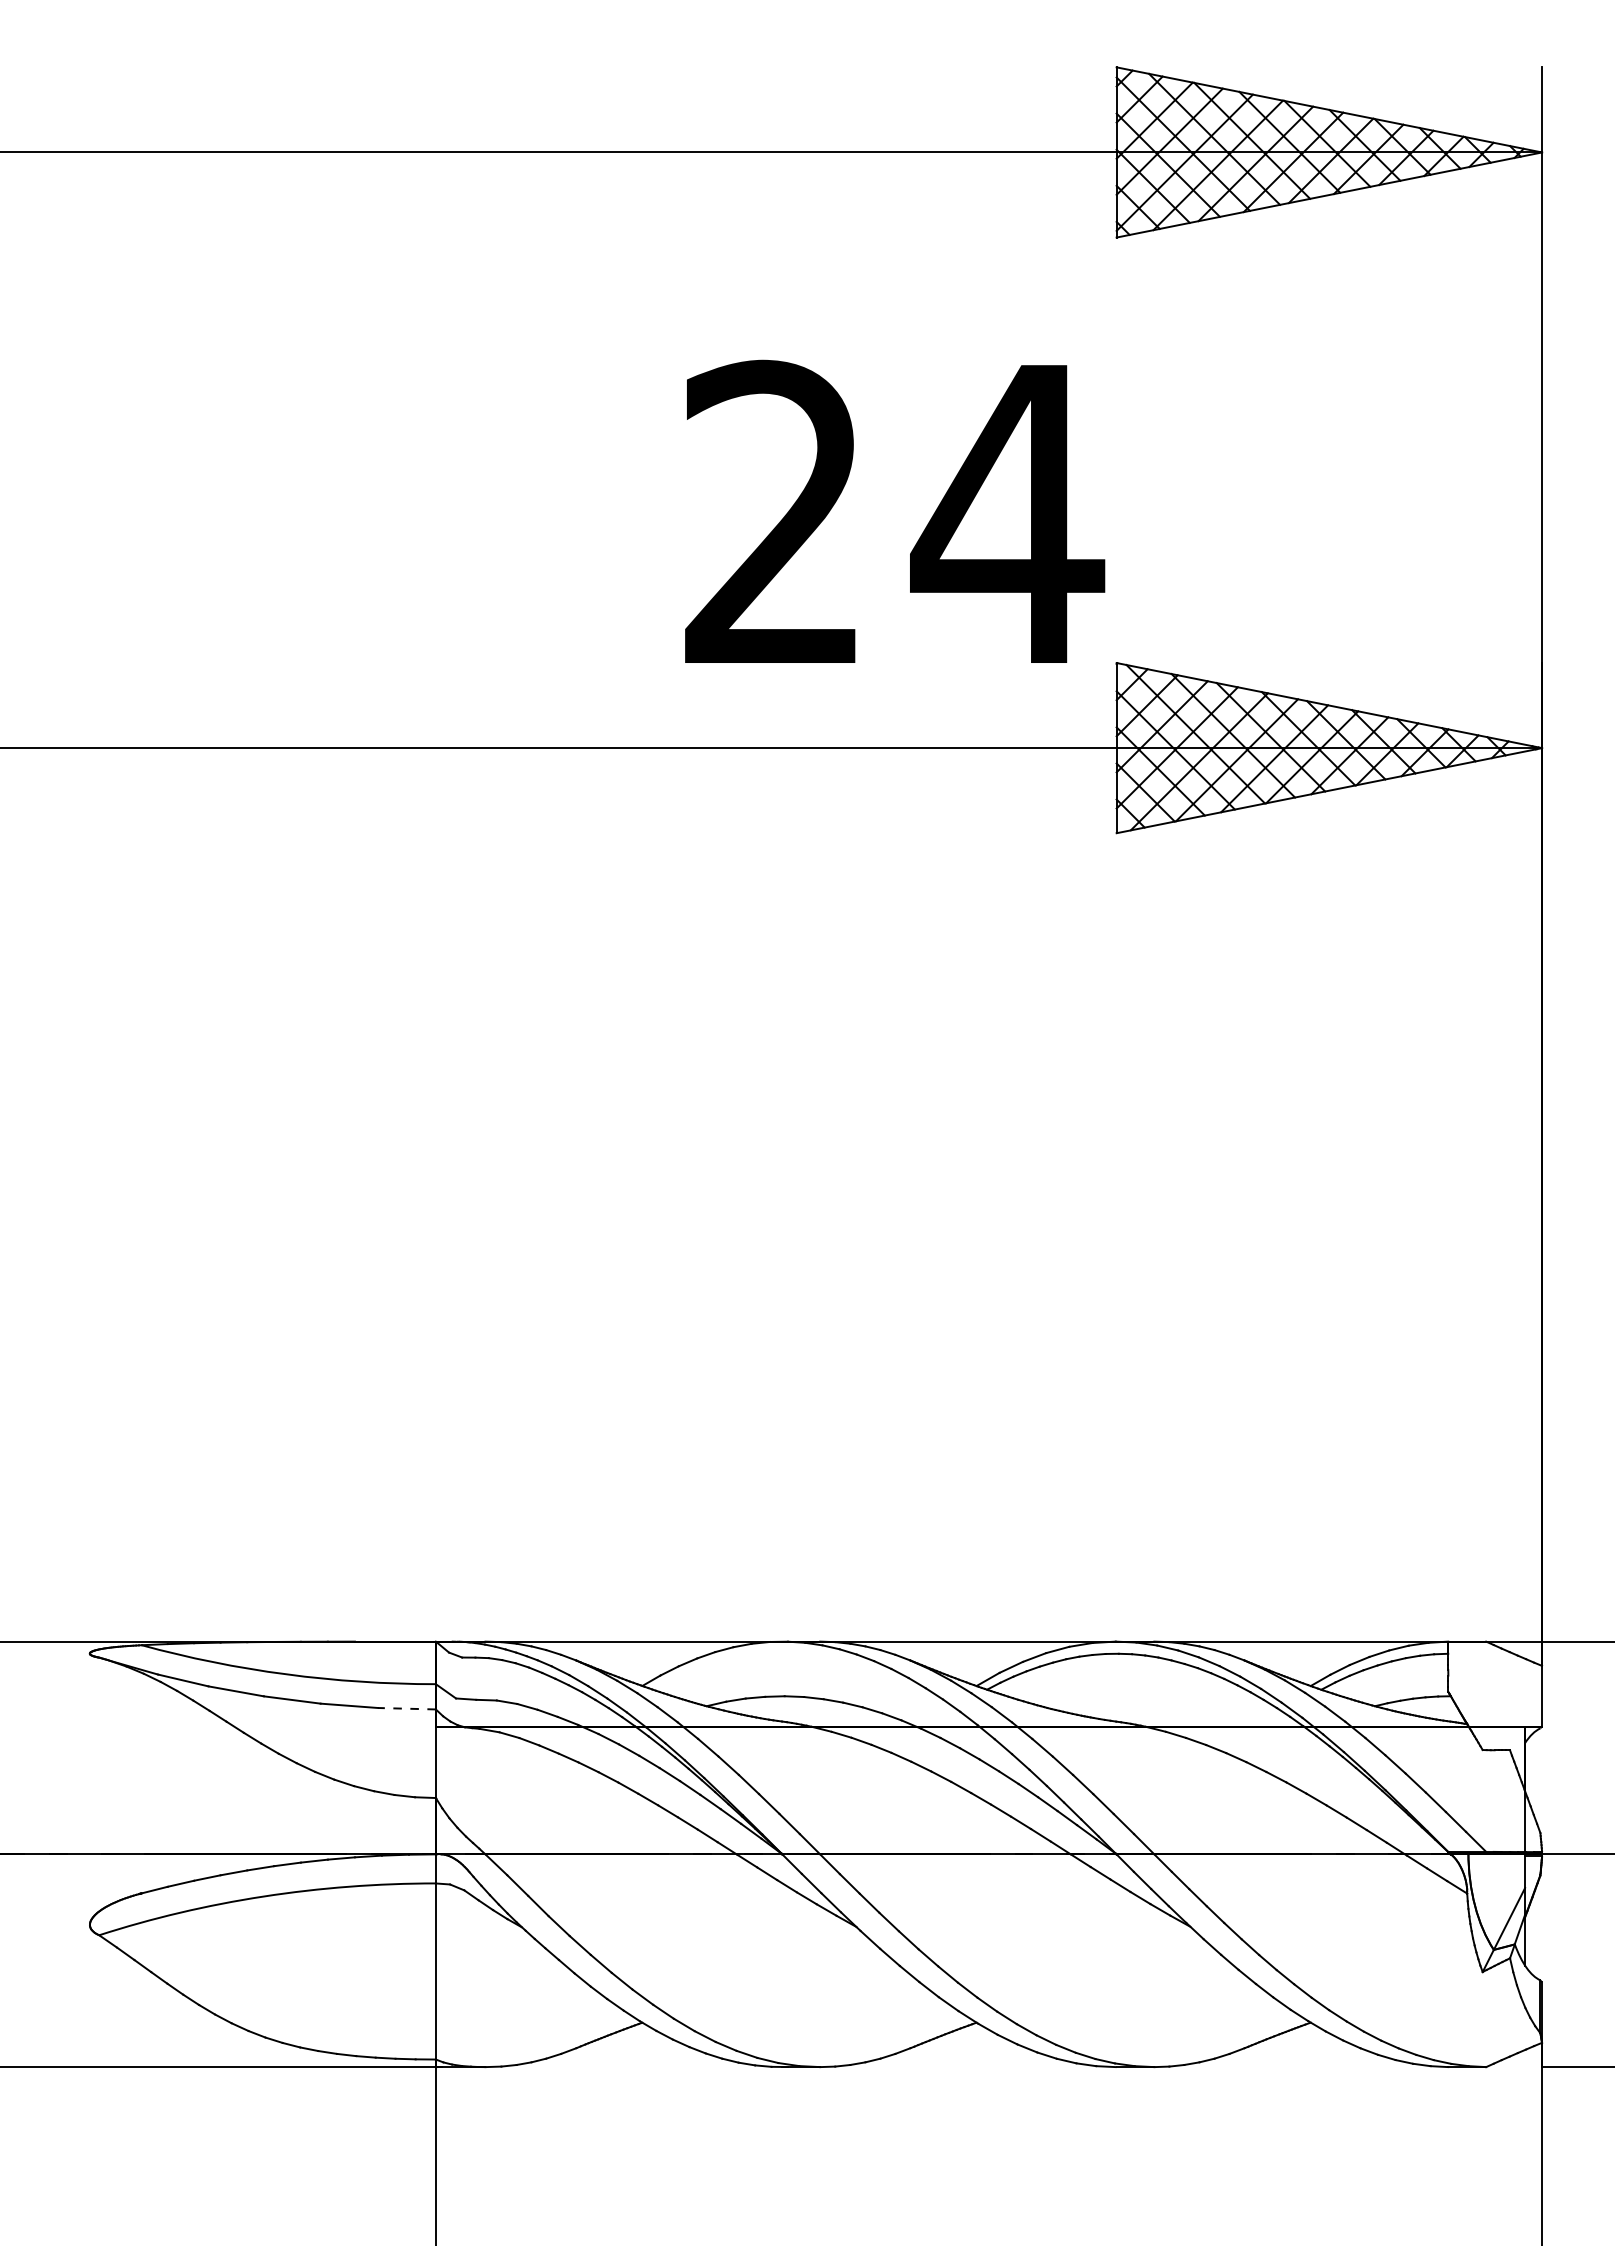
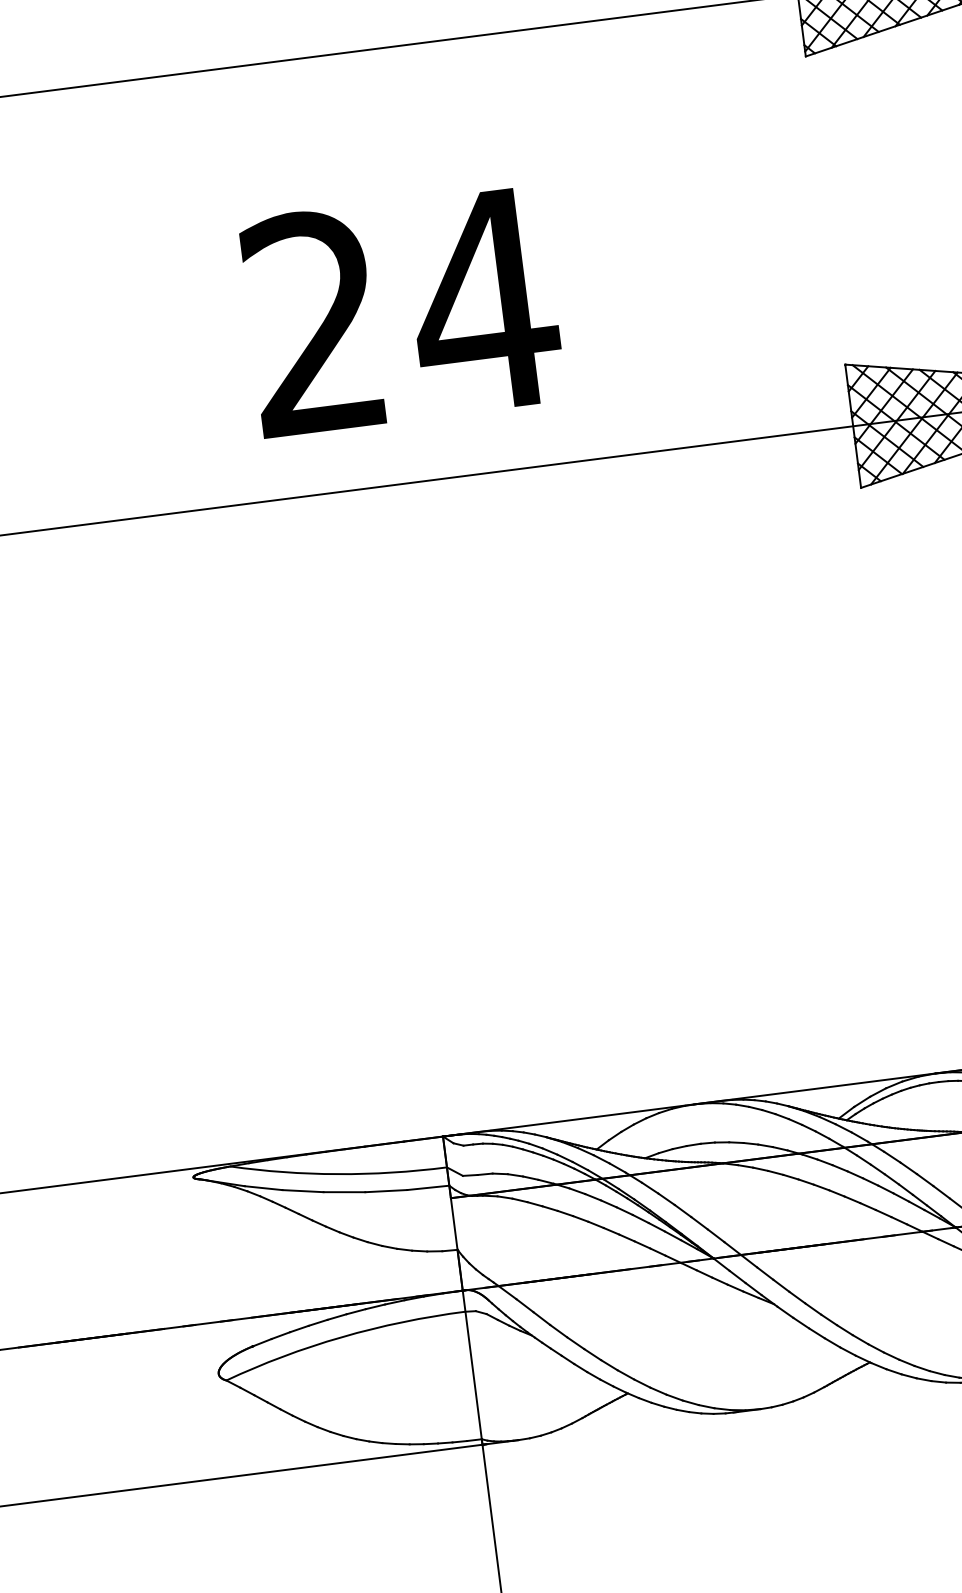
text: (895, 510) -> (402, 309), moved
line: (406, 1708) -> (427, 1187), dashed -> solid

